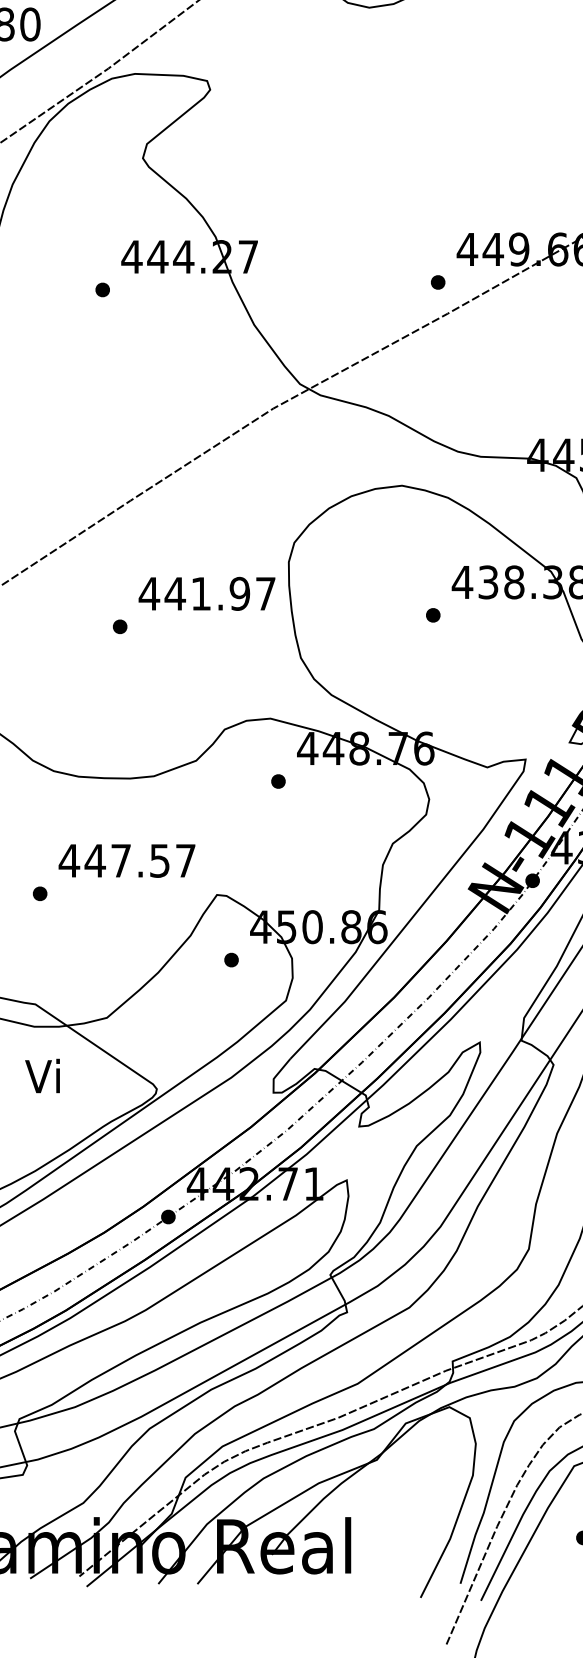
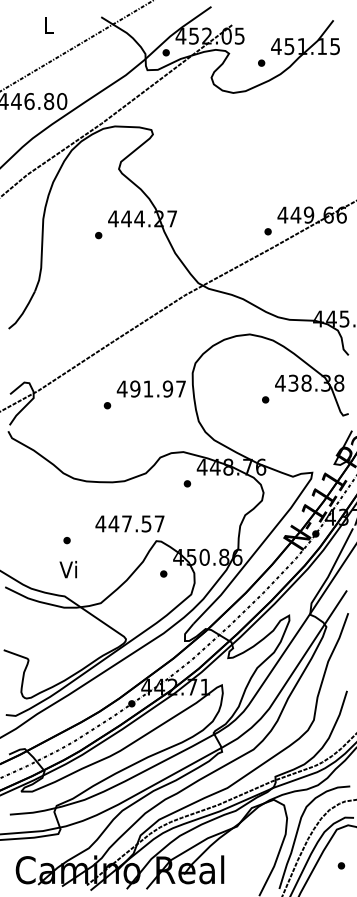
text: (173, 592) -> (134, 388), 441.97 -> 491.97
text: (126, 860) -> (129, 523), moved
text: (40, 1075) -> (67, 569), moved

